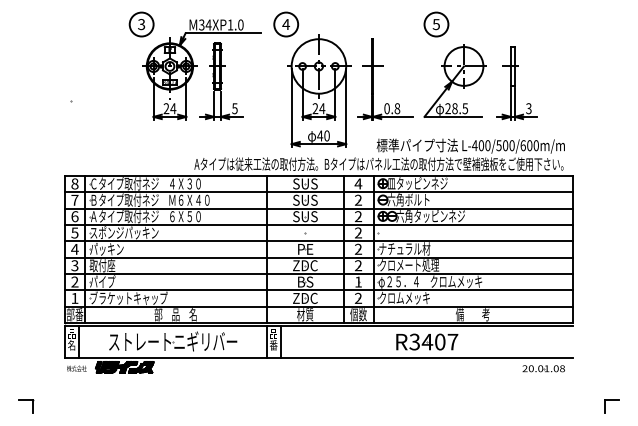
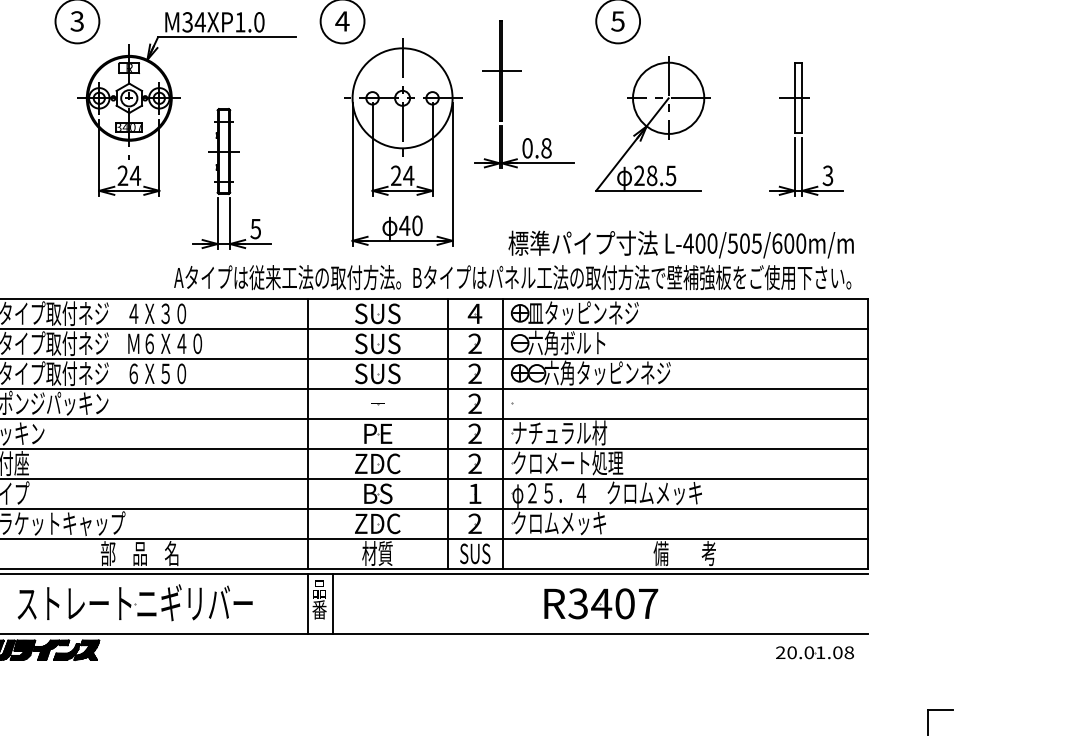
part: (373, 79) -> (502, 94), moved
part: (221, 81) -> (231, 179), moved
part: (516, 83) -> (805, 129), moved
text: (511, 145) -> (755, 243), L-400/500/600m/m -> L-400/505/600m/m
text: (358, 314) -> (475, 553), 個数 -> SUS

